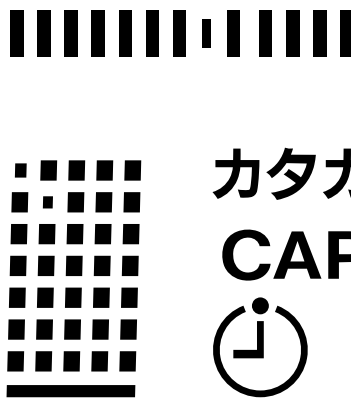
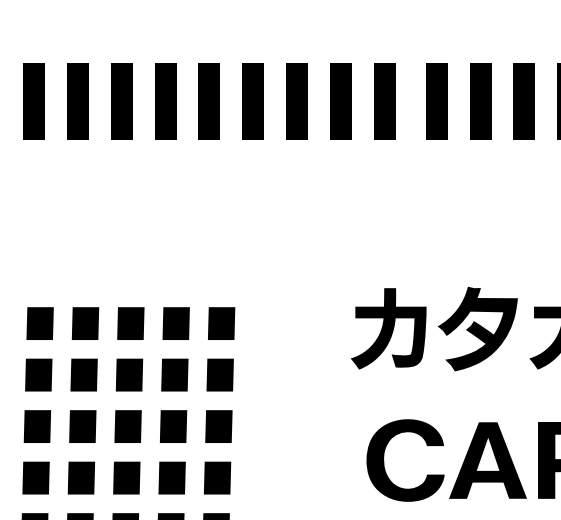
part: (206, 33) -> (340, 101), size x1.67
part: (20, 170) -> (39, 323), size x1.43
part: (47, 202) -> (83, 375), size x1.67

